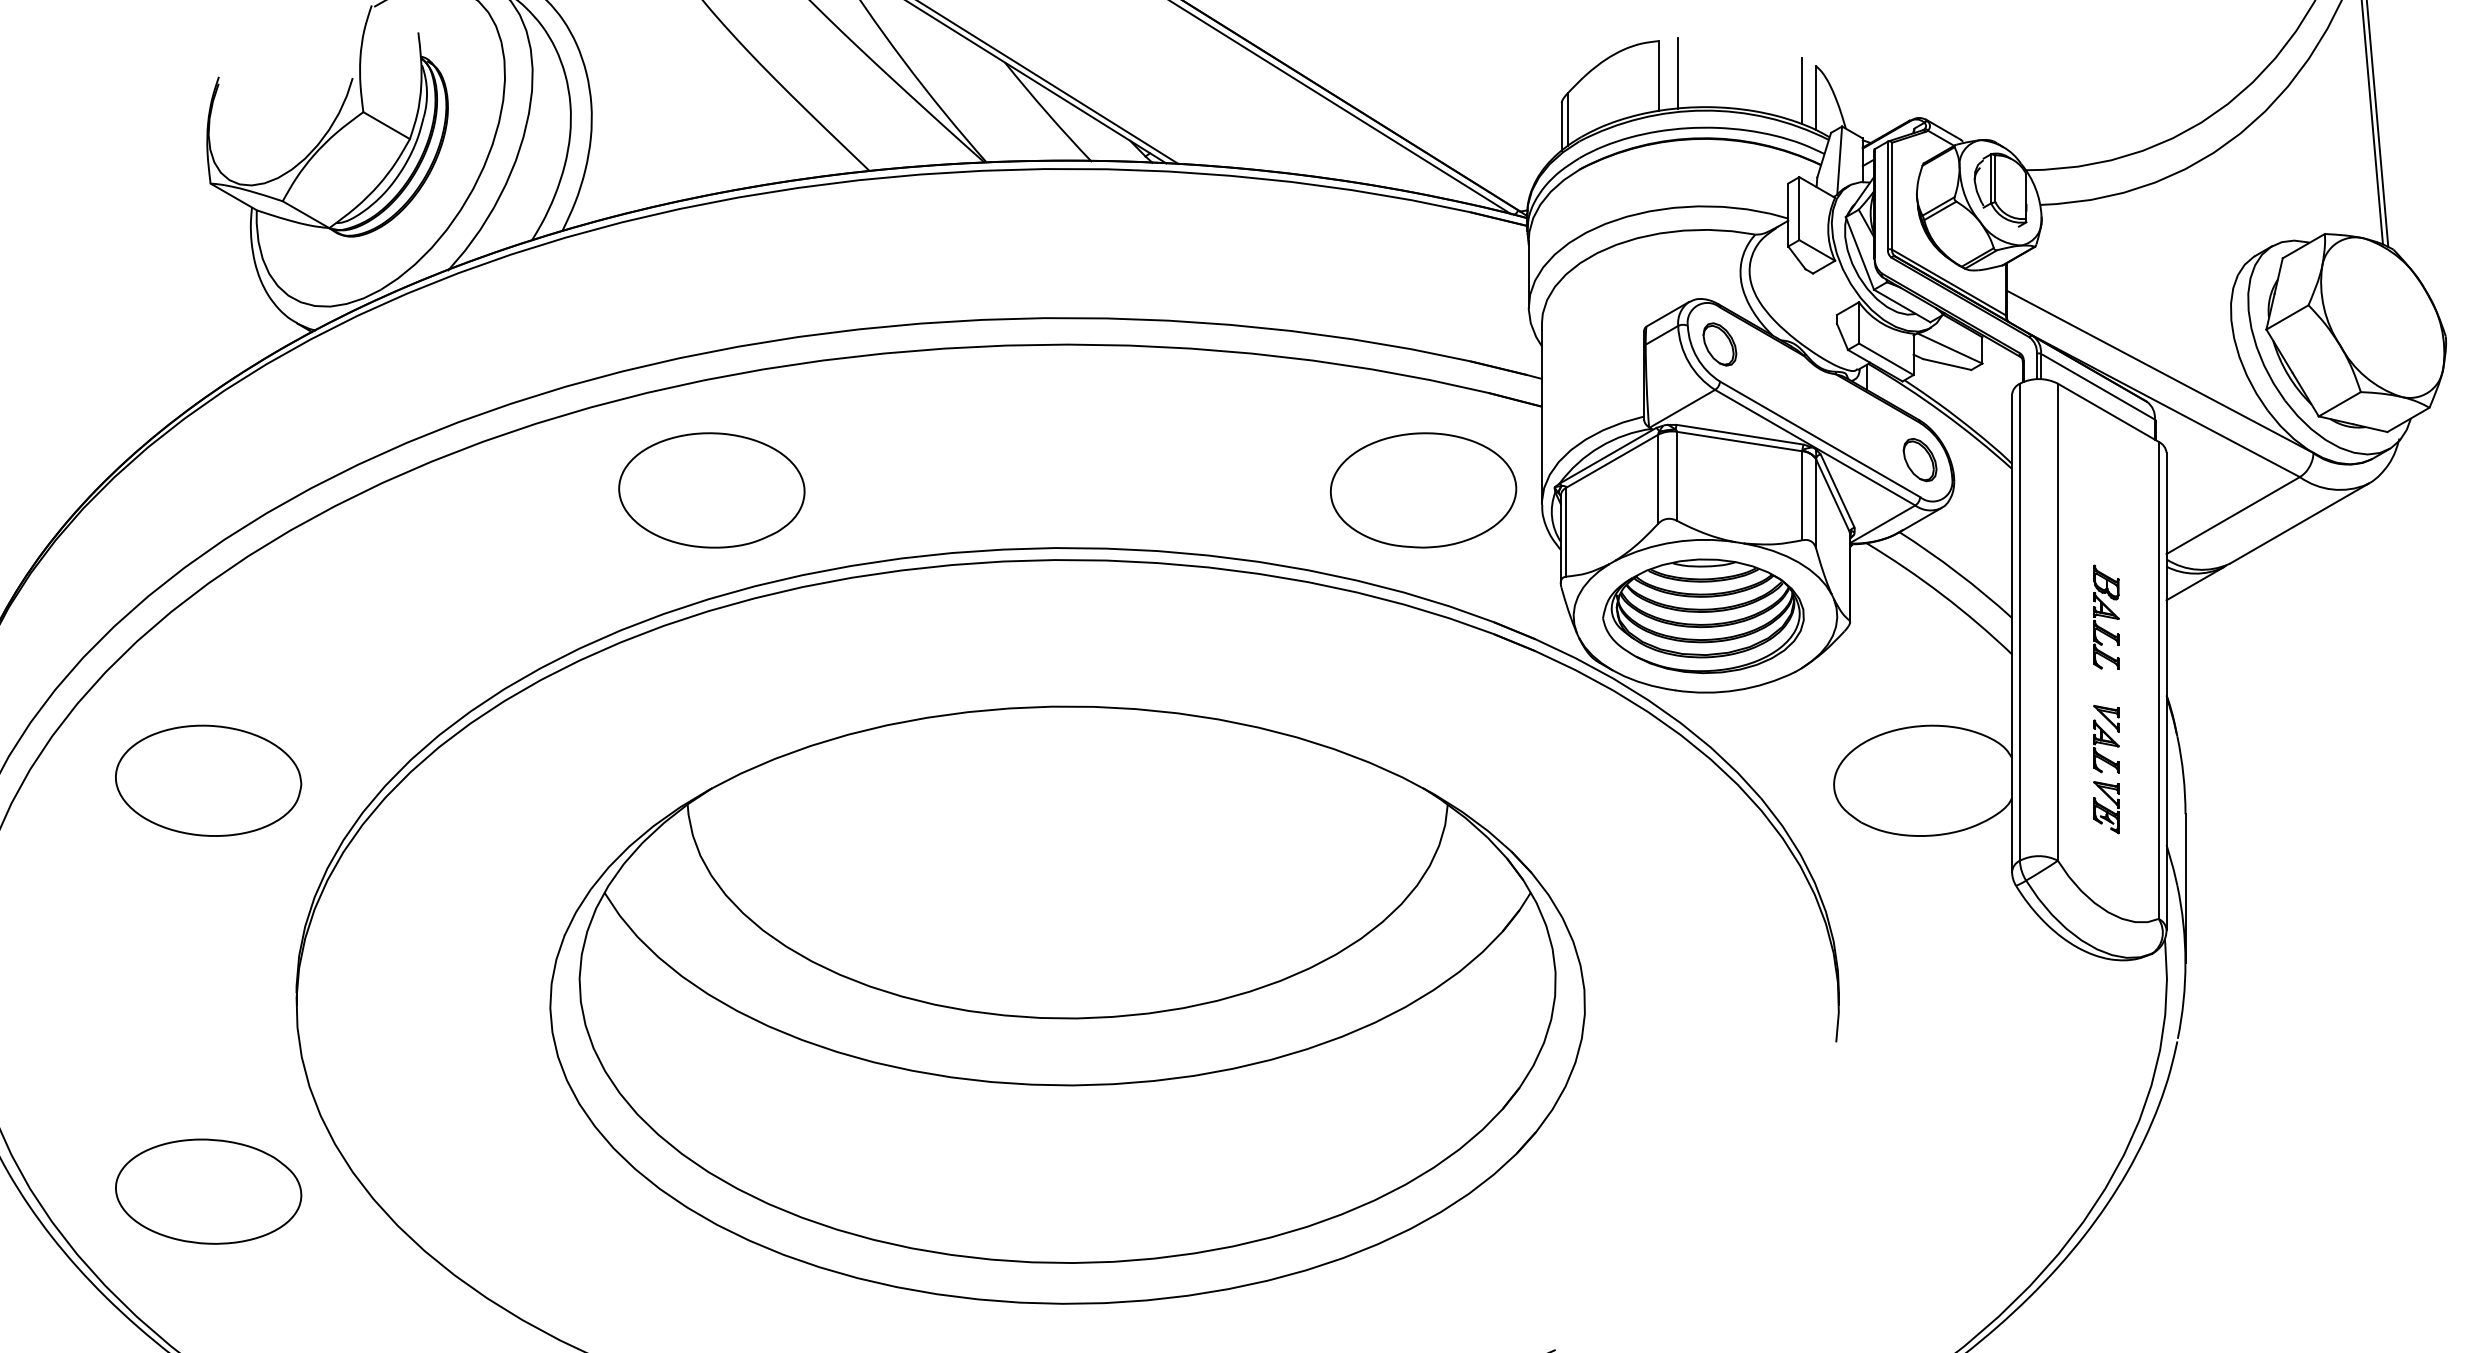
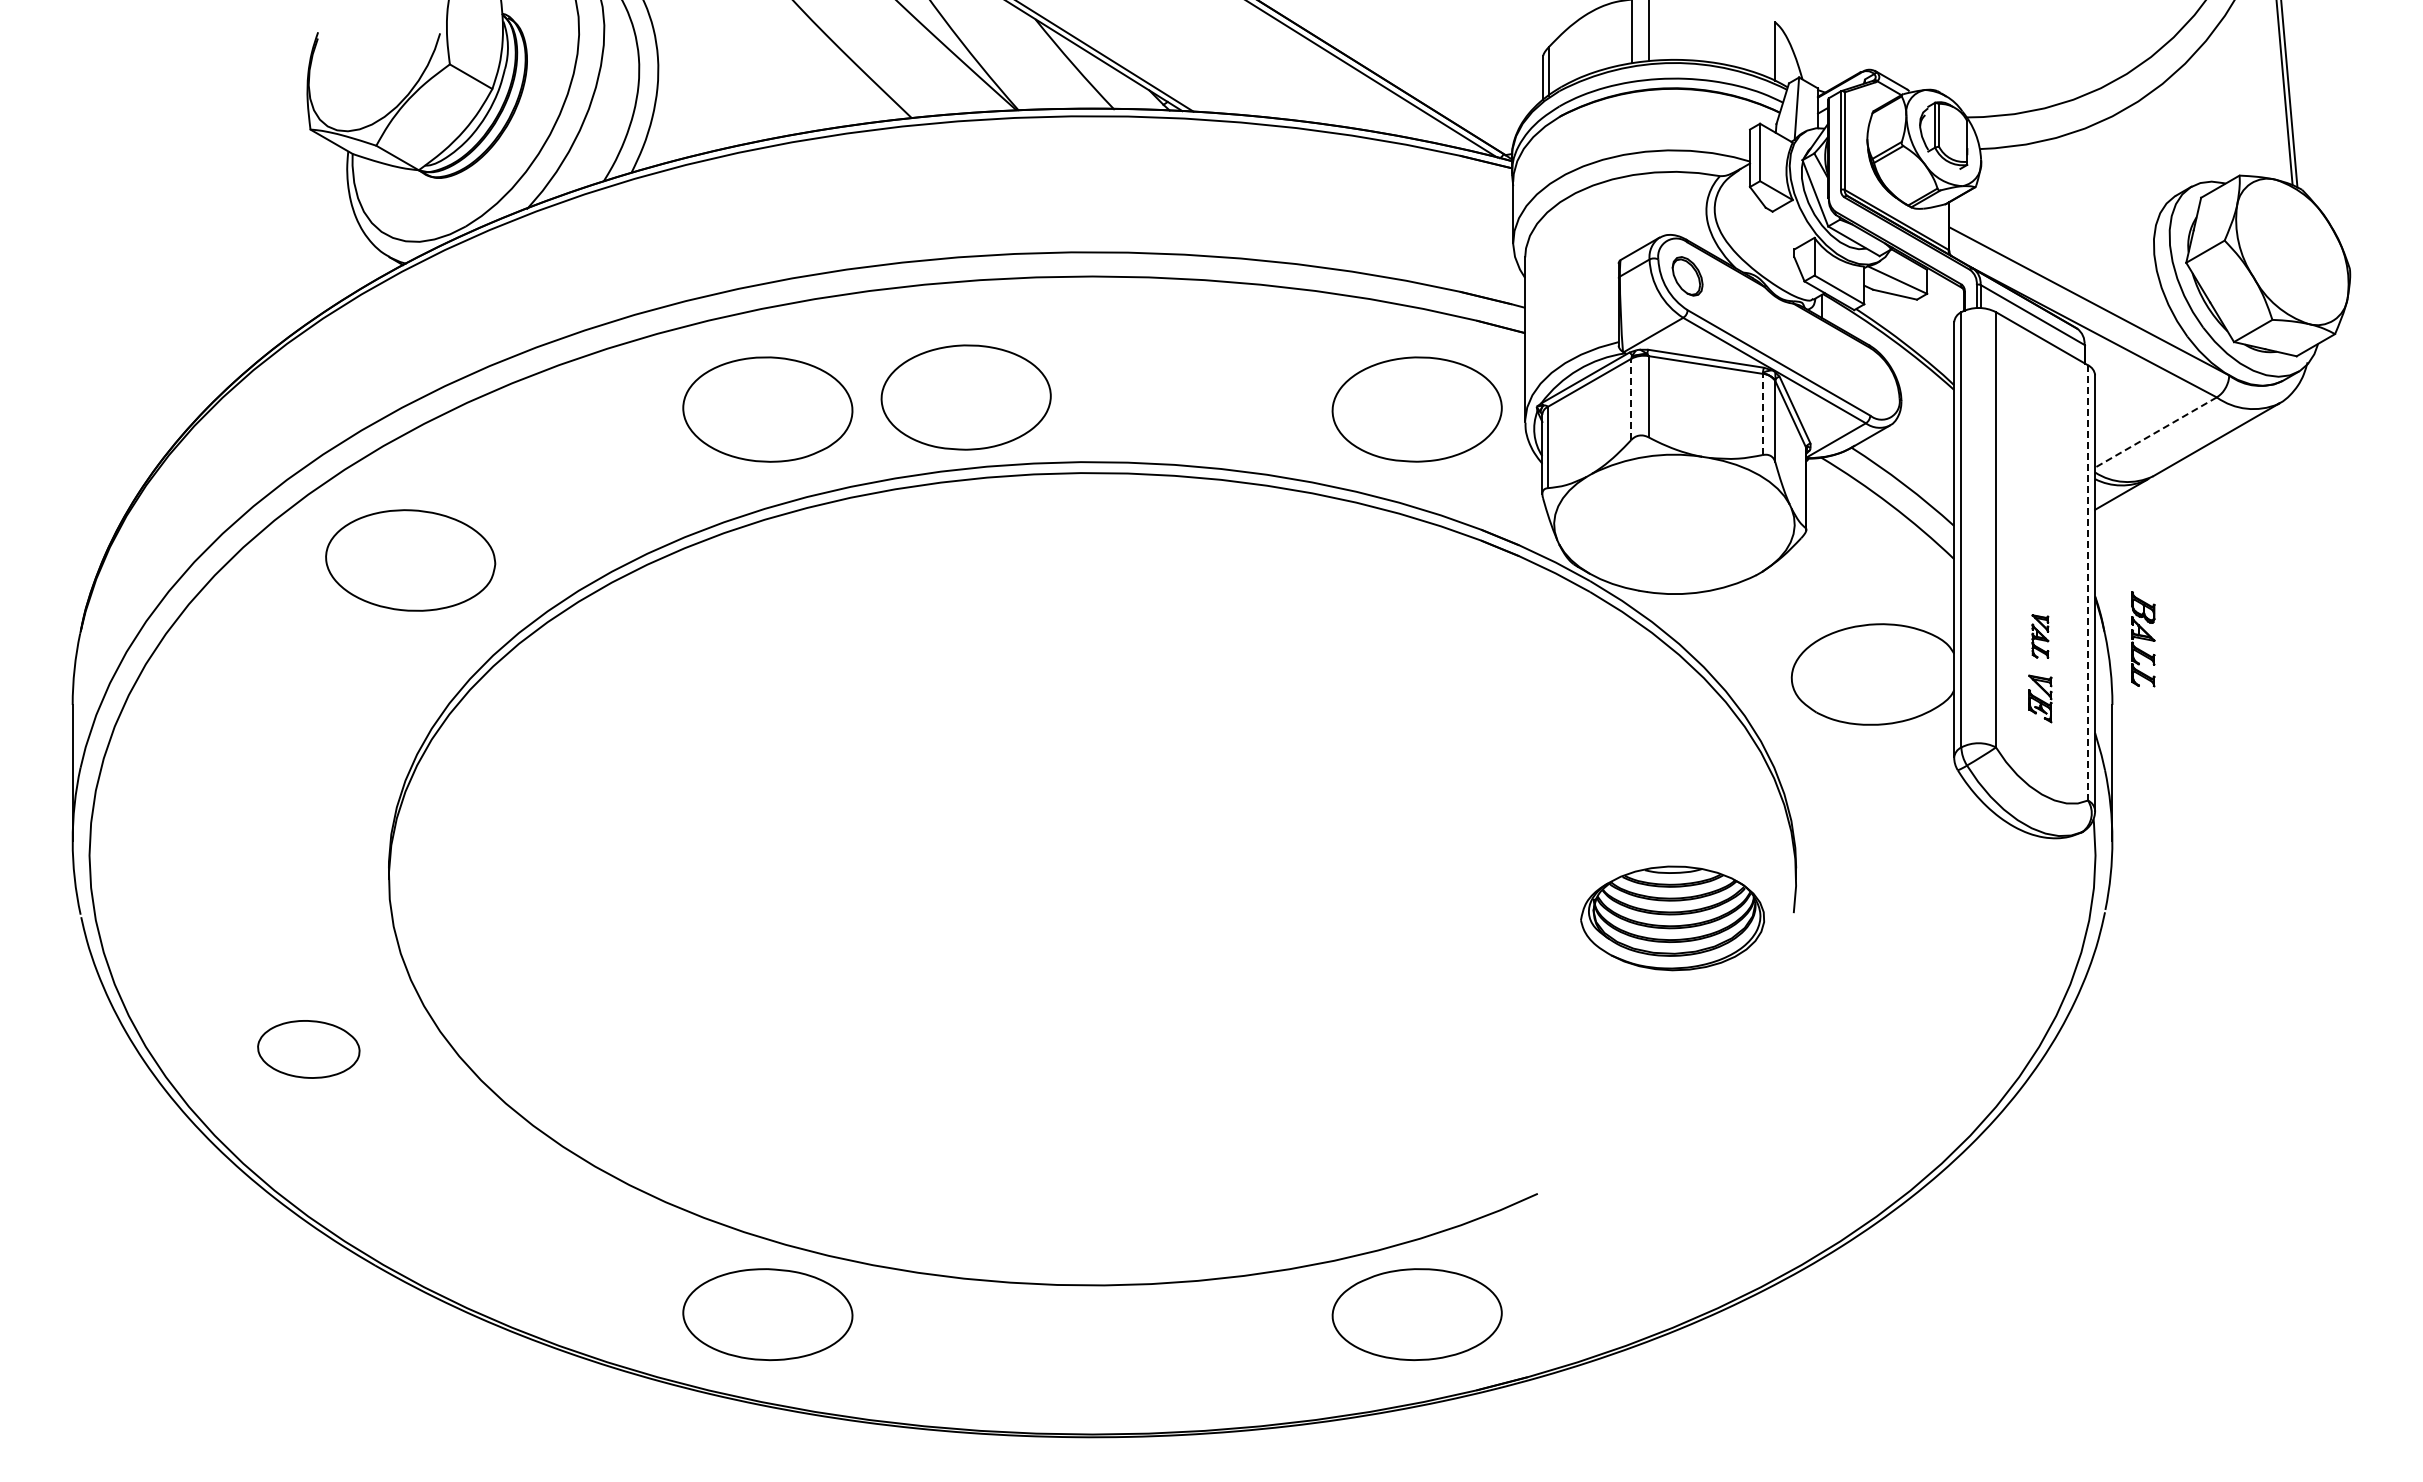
line: (1801, 90) -> (1762, 44), removed
part: (1920, 459) -> (1870, 381), removed
part: (928, 477) -> (965, 397), added
line: (1658, 479) -> (1631, 399), solid -> dashed
line: (1801, 495) -> (1762, 414), solid -> dashed
line: (2232, 515) -> (2155, 432), solid -> dashed
part: (1703, 616) -> (1672, 918), moved
part: (2106, 617) -> (2143, 639), moved
line: (2158, 679) -> (2087, 582), solid -> dashed
part: (2106, 739) -> (2040, 636), size x0.7
part: (208, 780) -> (410, 560), moved
part: (1067, 1005) -> (1092, 879), removed
part: (208, 1191) -> (308, 1049), size x0.6

